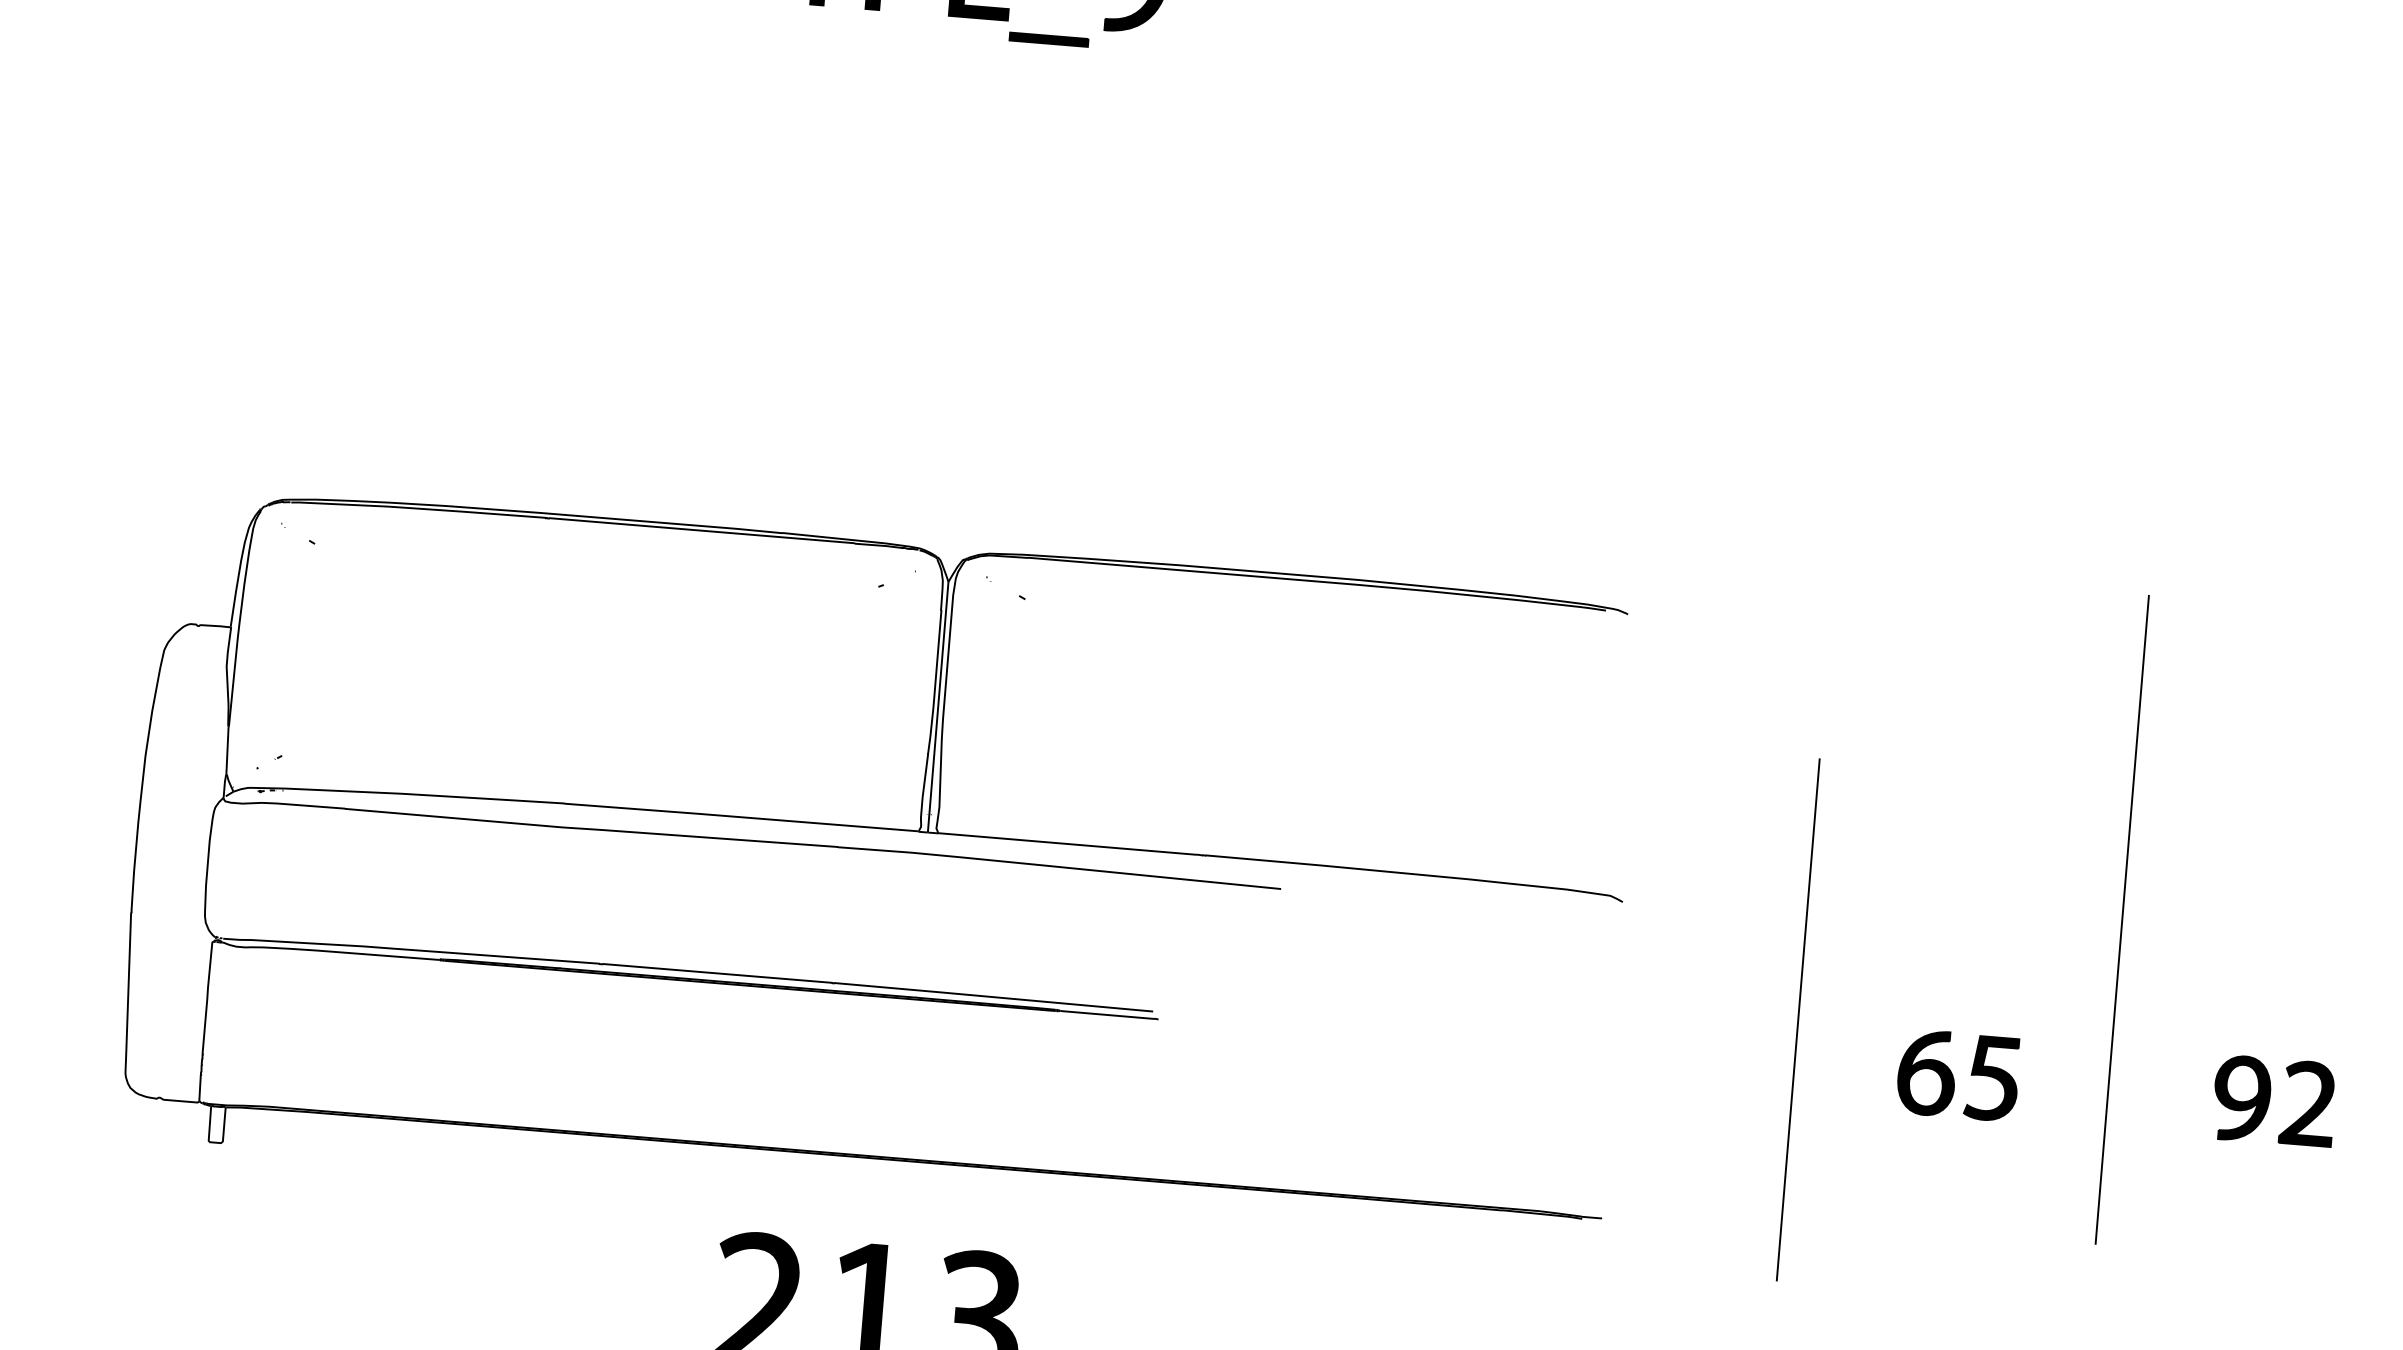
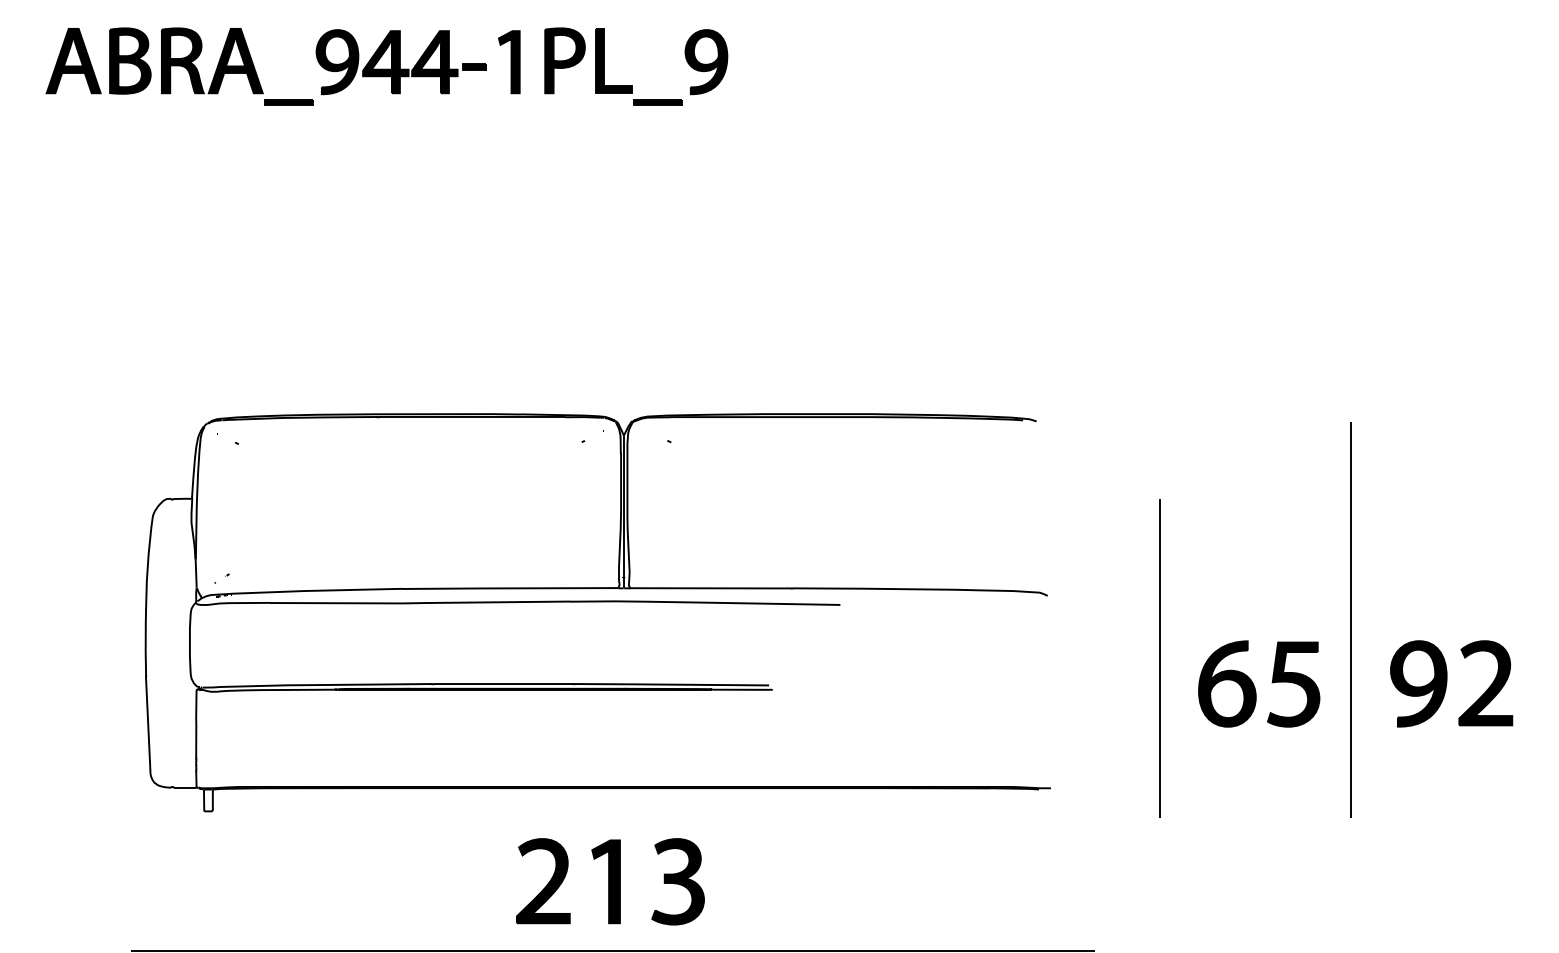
line: (2121, 919) -> (1350, 619), moved
part: (1958, 1074) -> (1259, 683), size x1.67
part: (2273, 1100) -> (1451, 683), size x1.67

